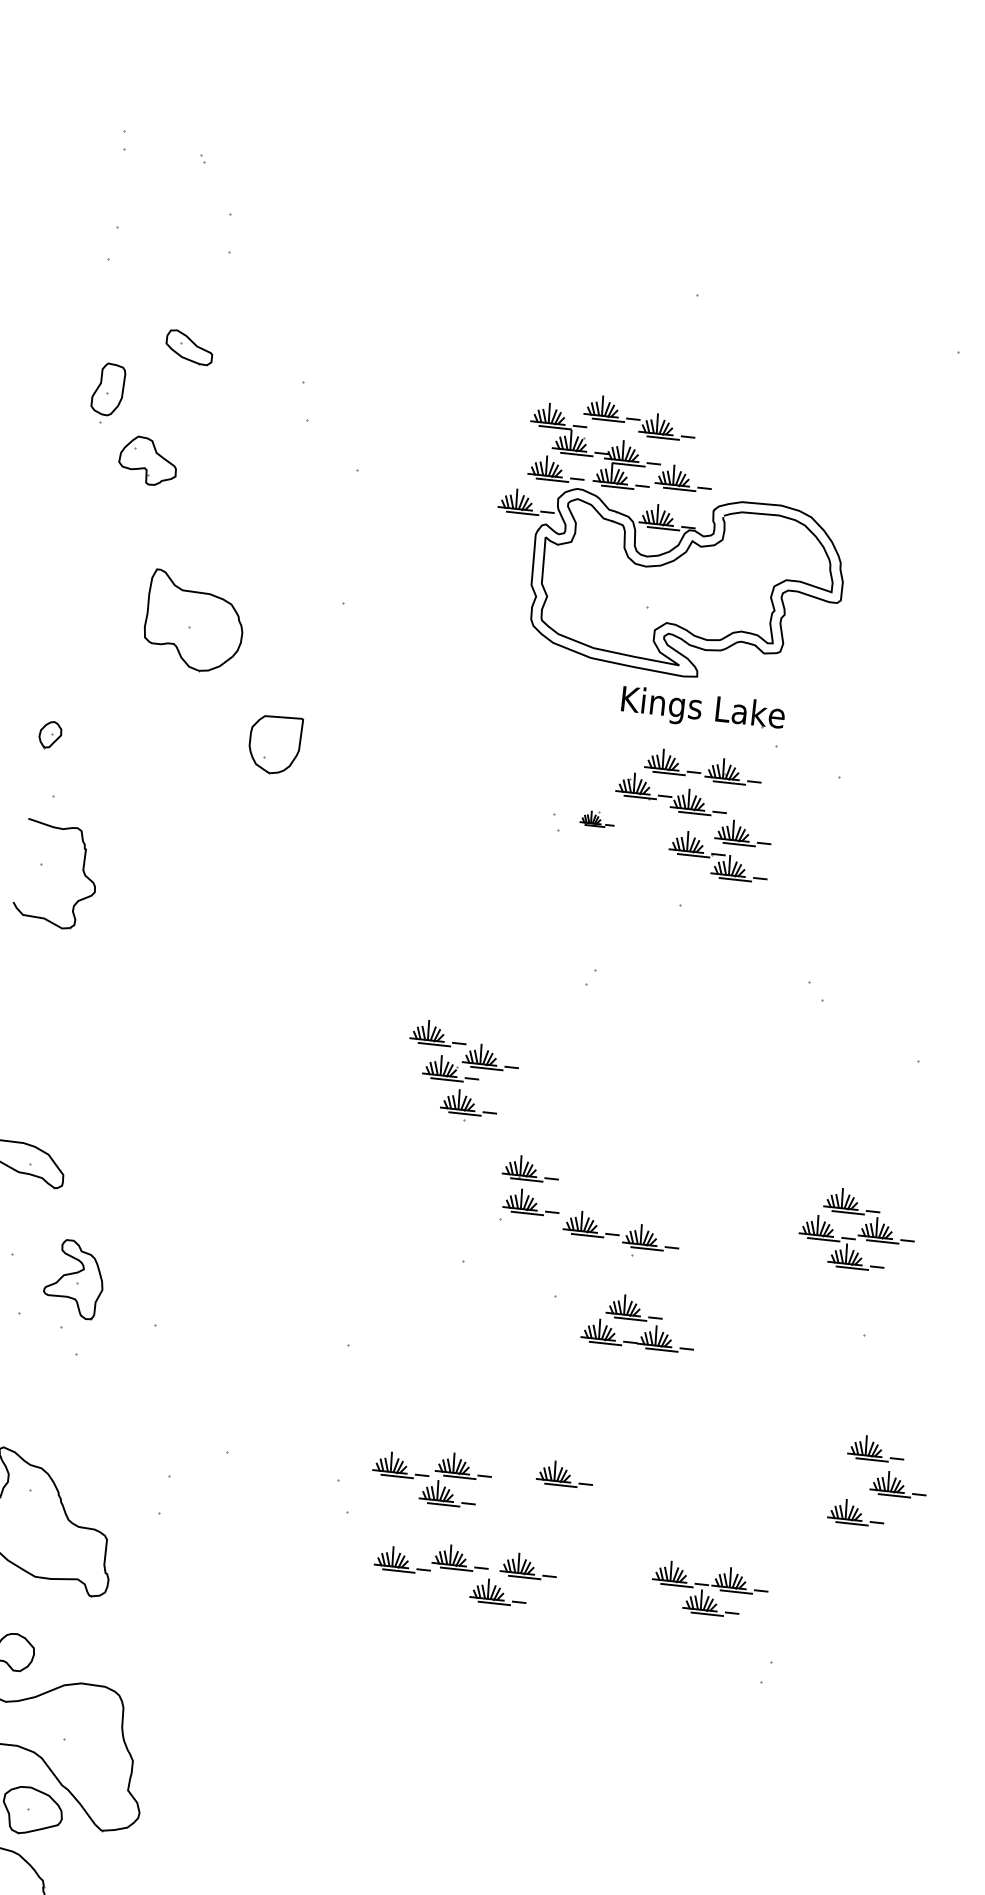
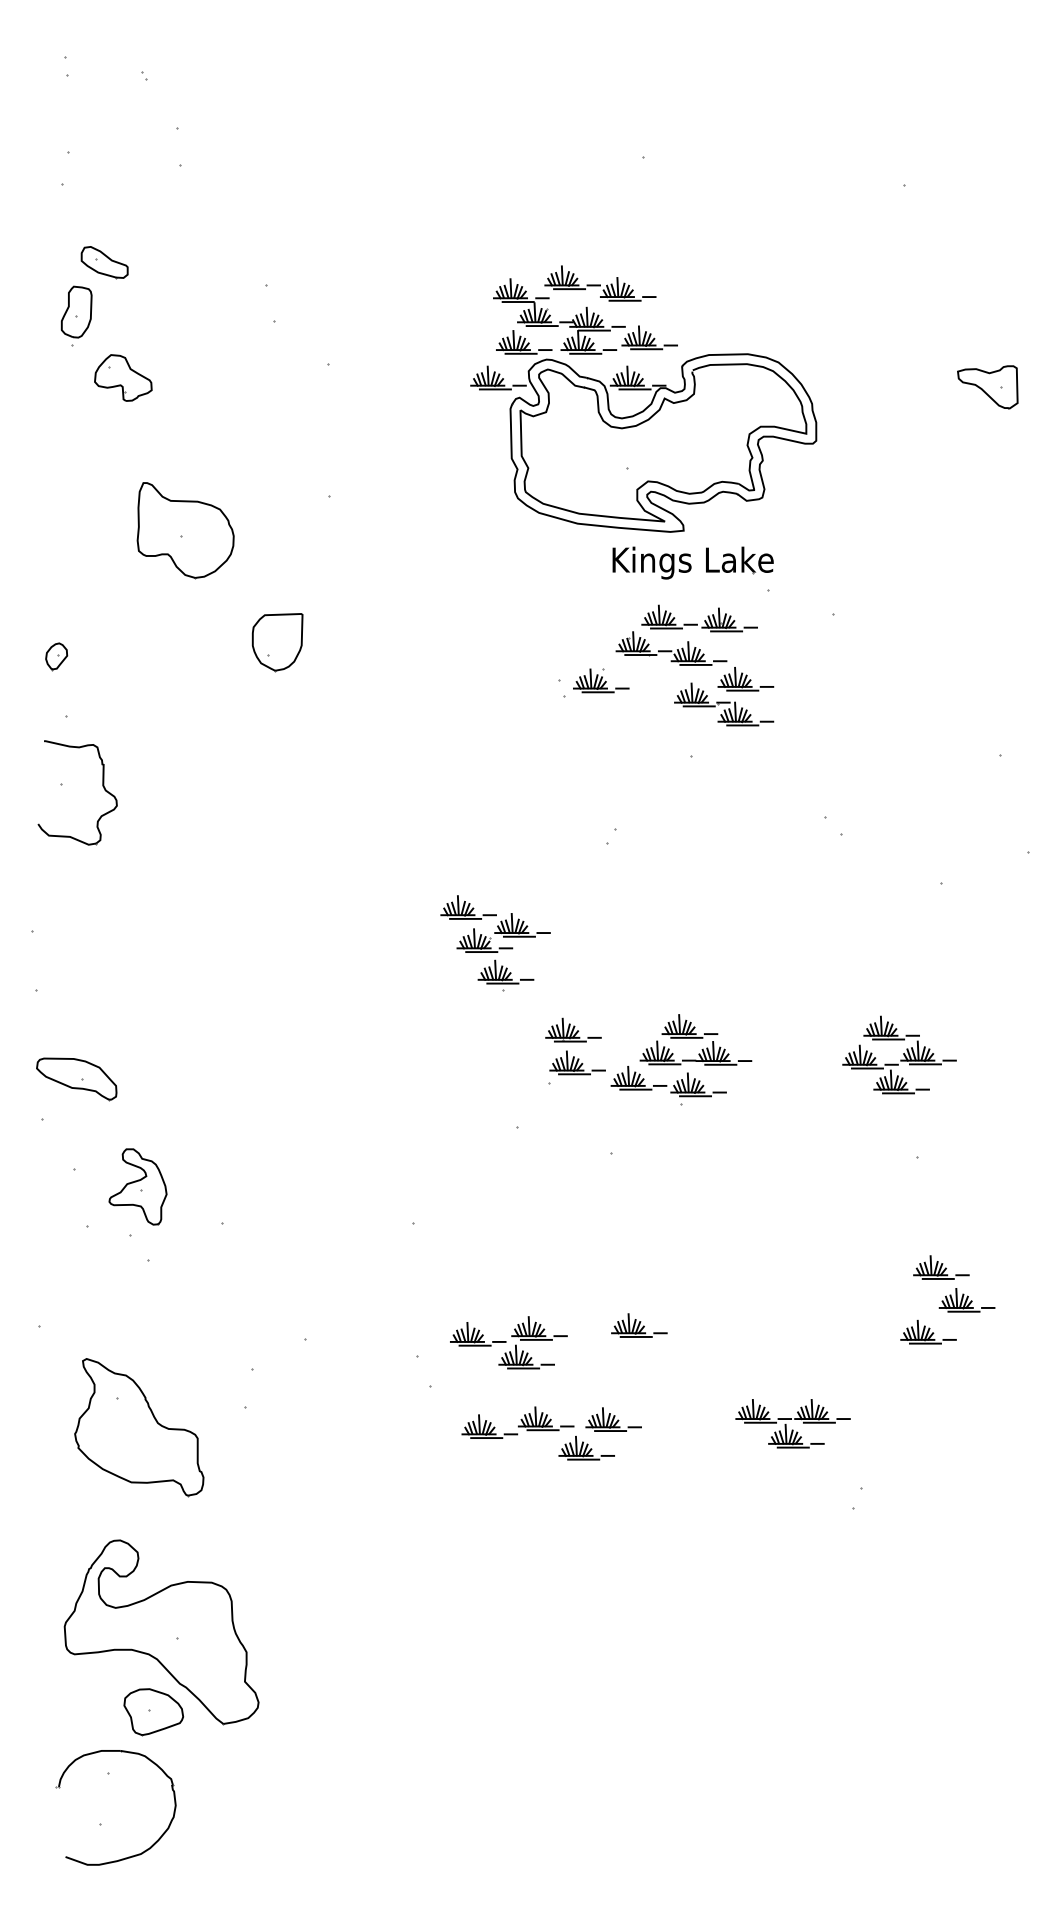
part: (189, 347) -> (104, 262), moved
part: (597, 818) -> (601, 680), size x1.67
part: (639, 1321) -> (695, 1039), moved

